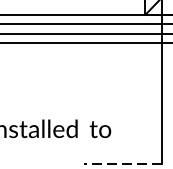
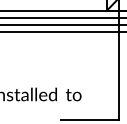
line: (123, 162) -> (90, 119), dashed -> solid

